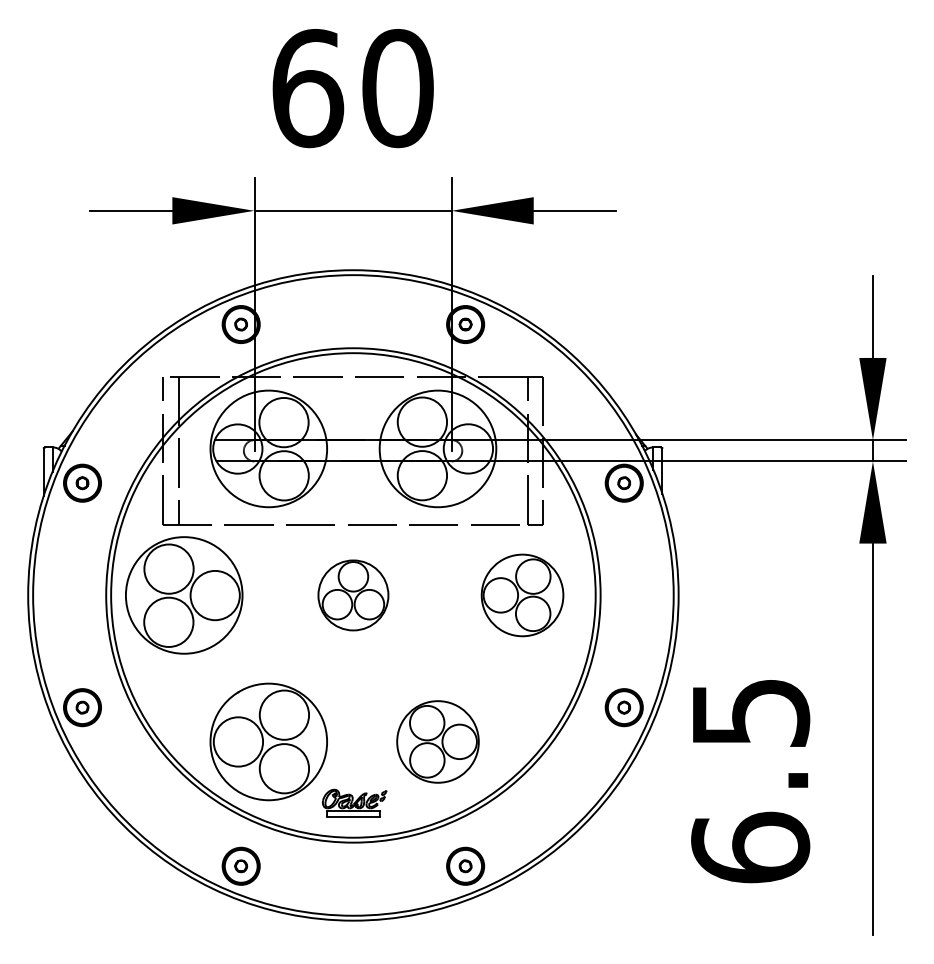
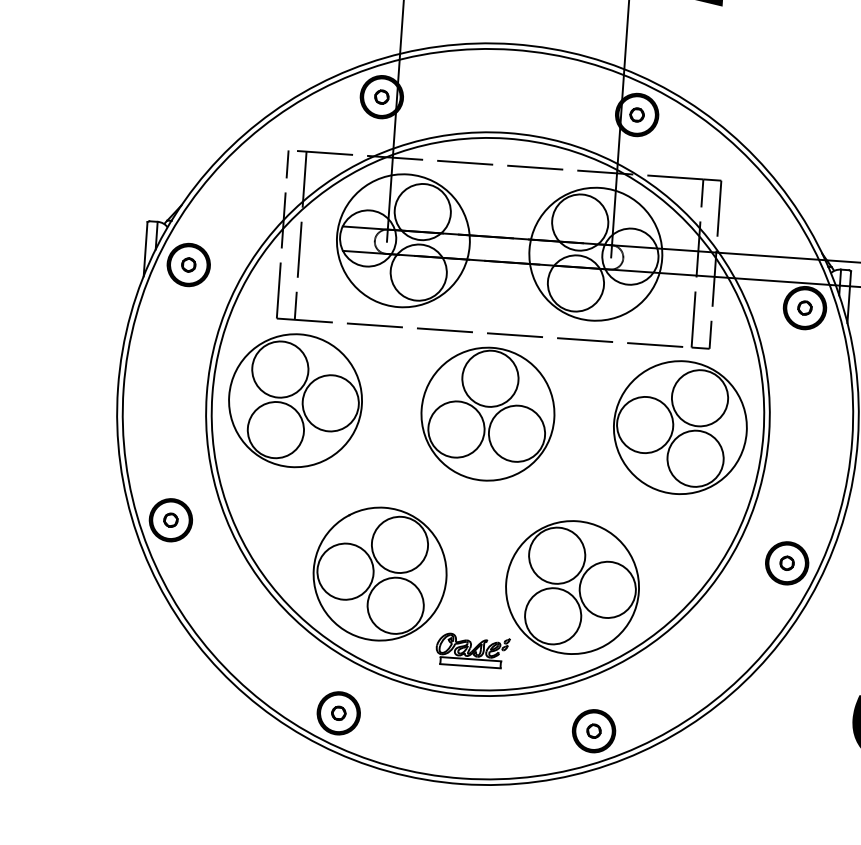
part: (353, 595) -> (488, 414), size x1.67
part: (522, 595) -> (680, 427), size x1.43
part: (437, 741) -> (571, 587), size x1.43

